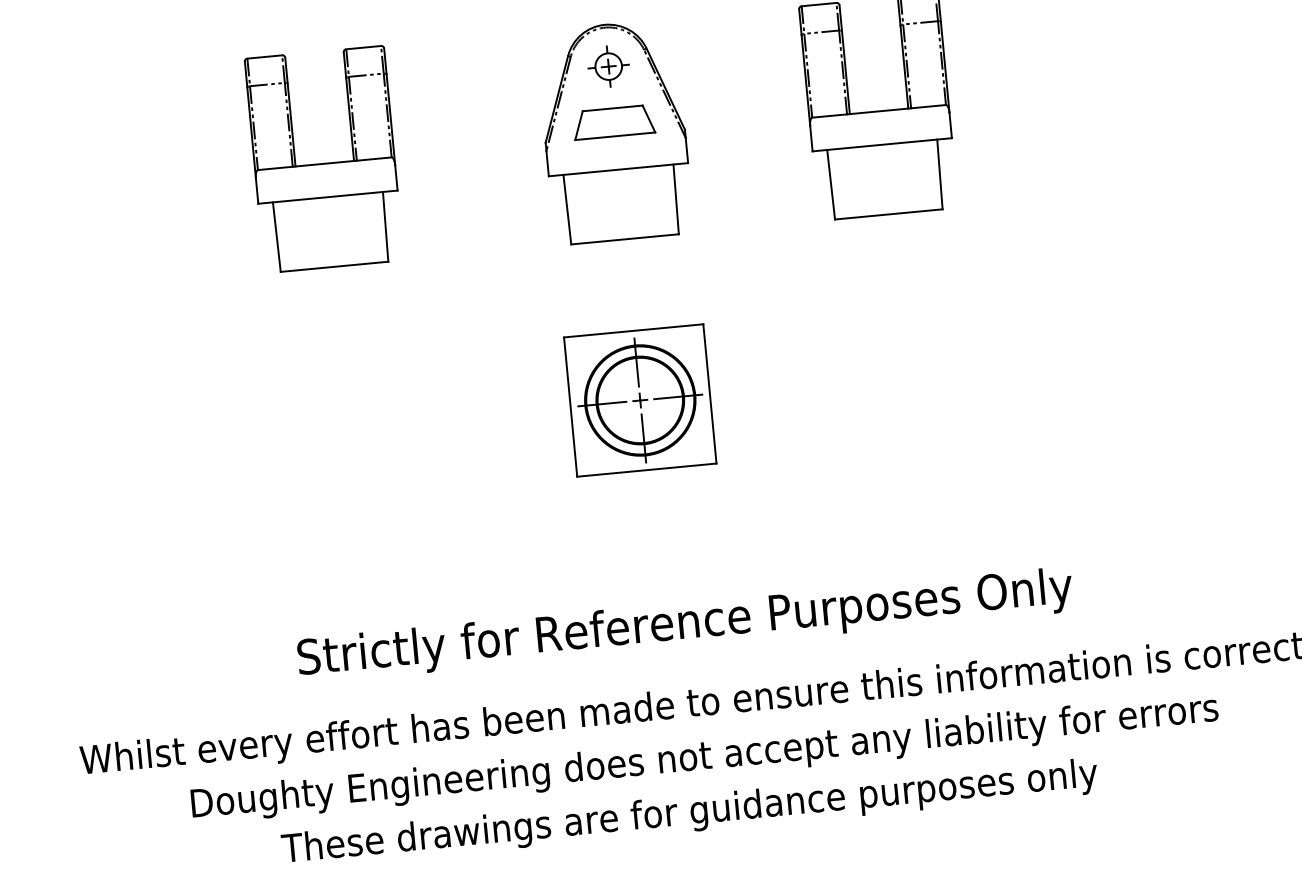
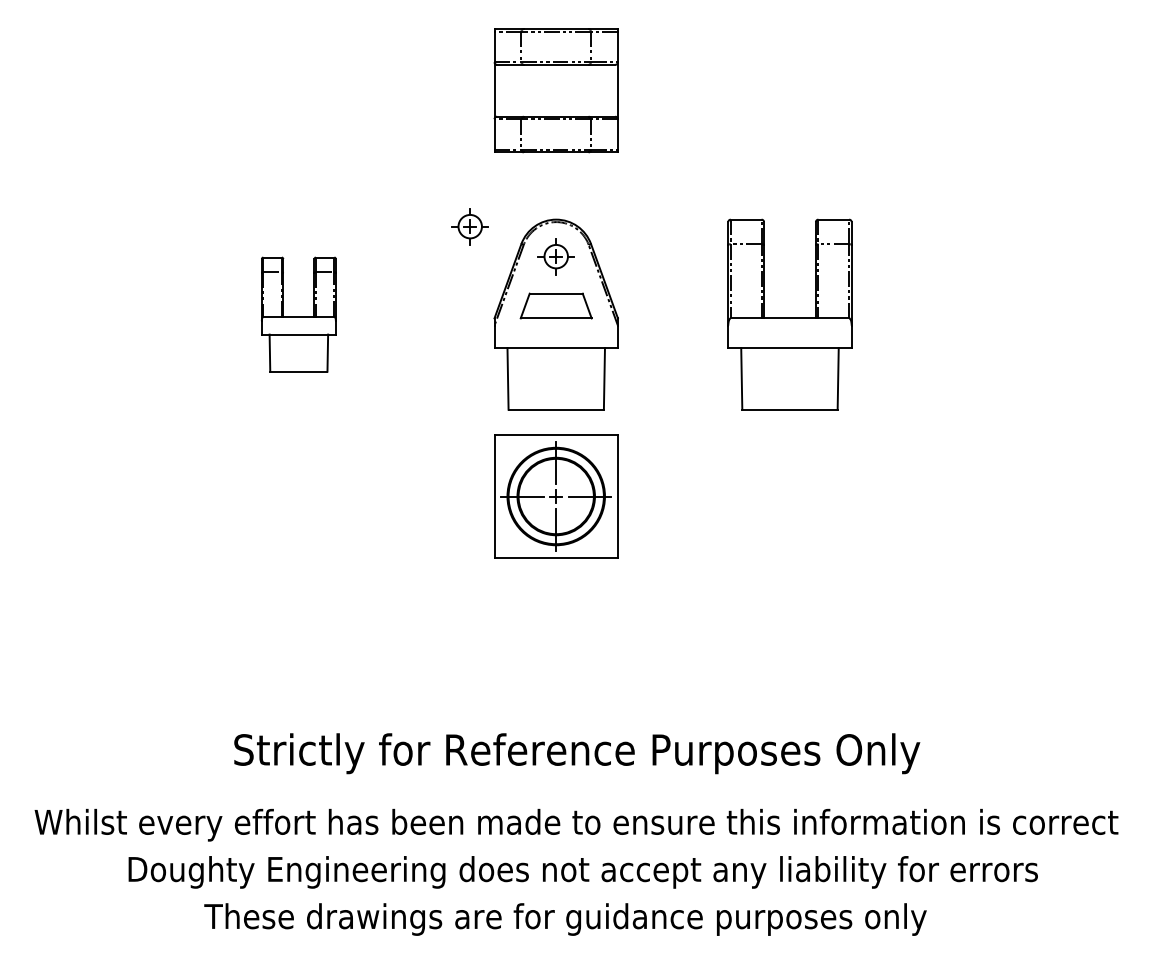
part: (507, 41) -> (469, 226), added
part: (324, 159) -> (298, 314), size x0.6
part: (640, 400) -> (556, 496), moved

